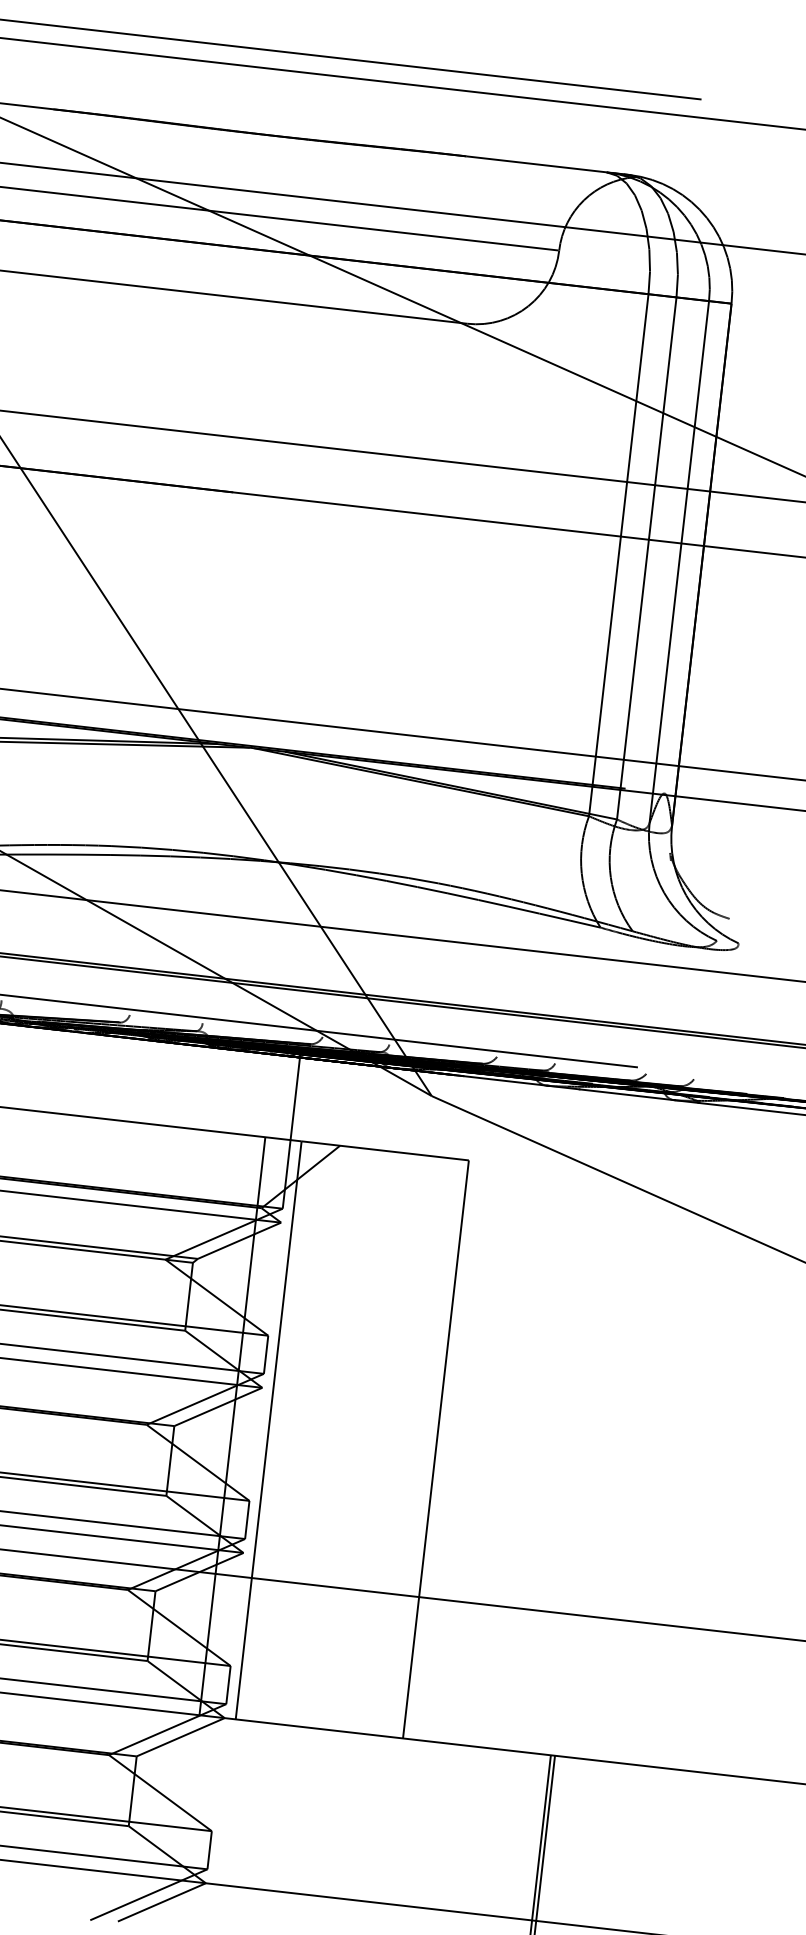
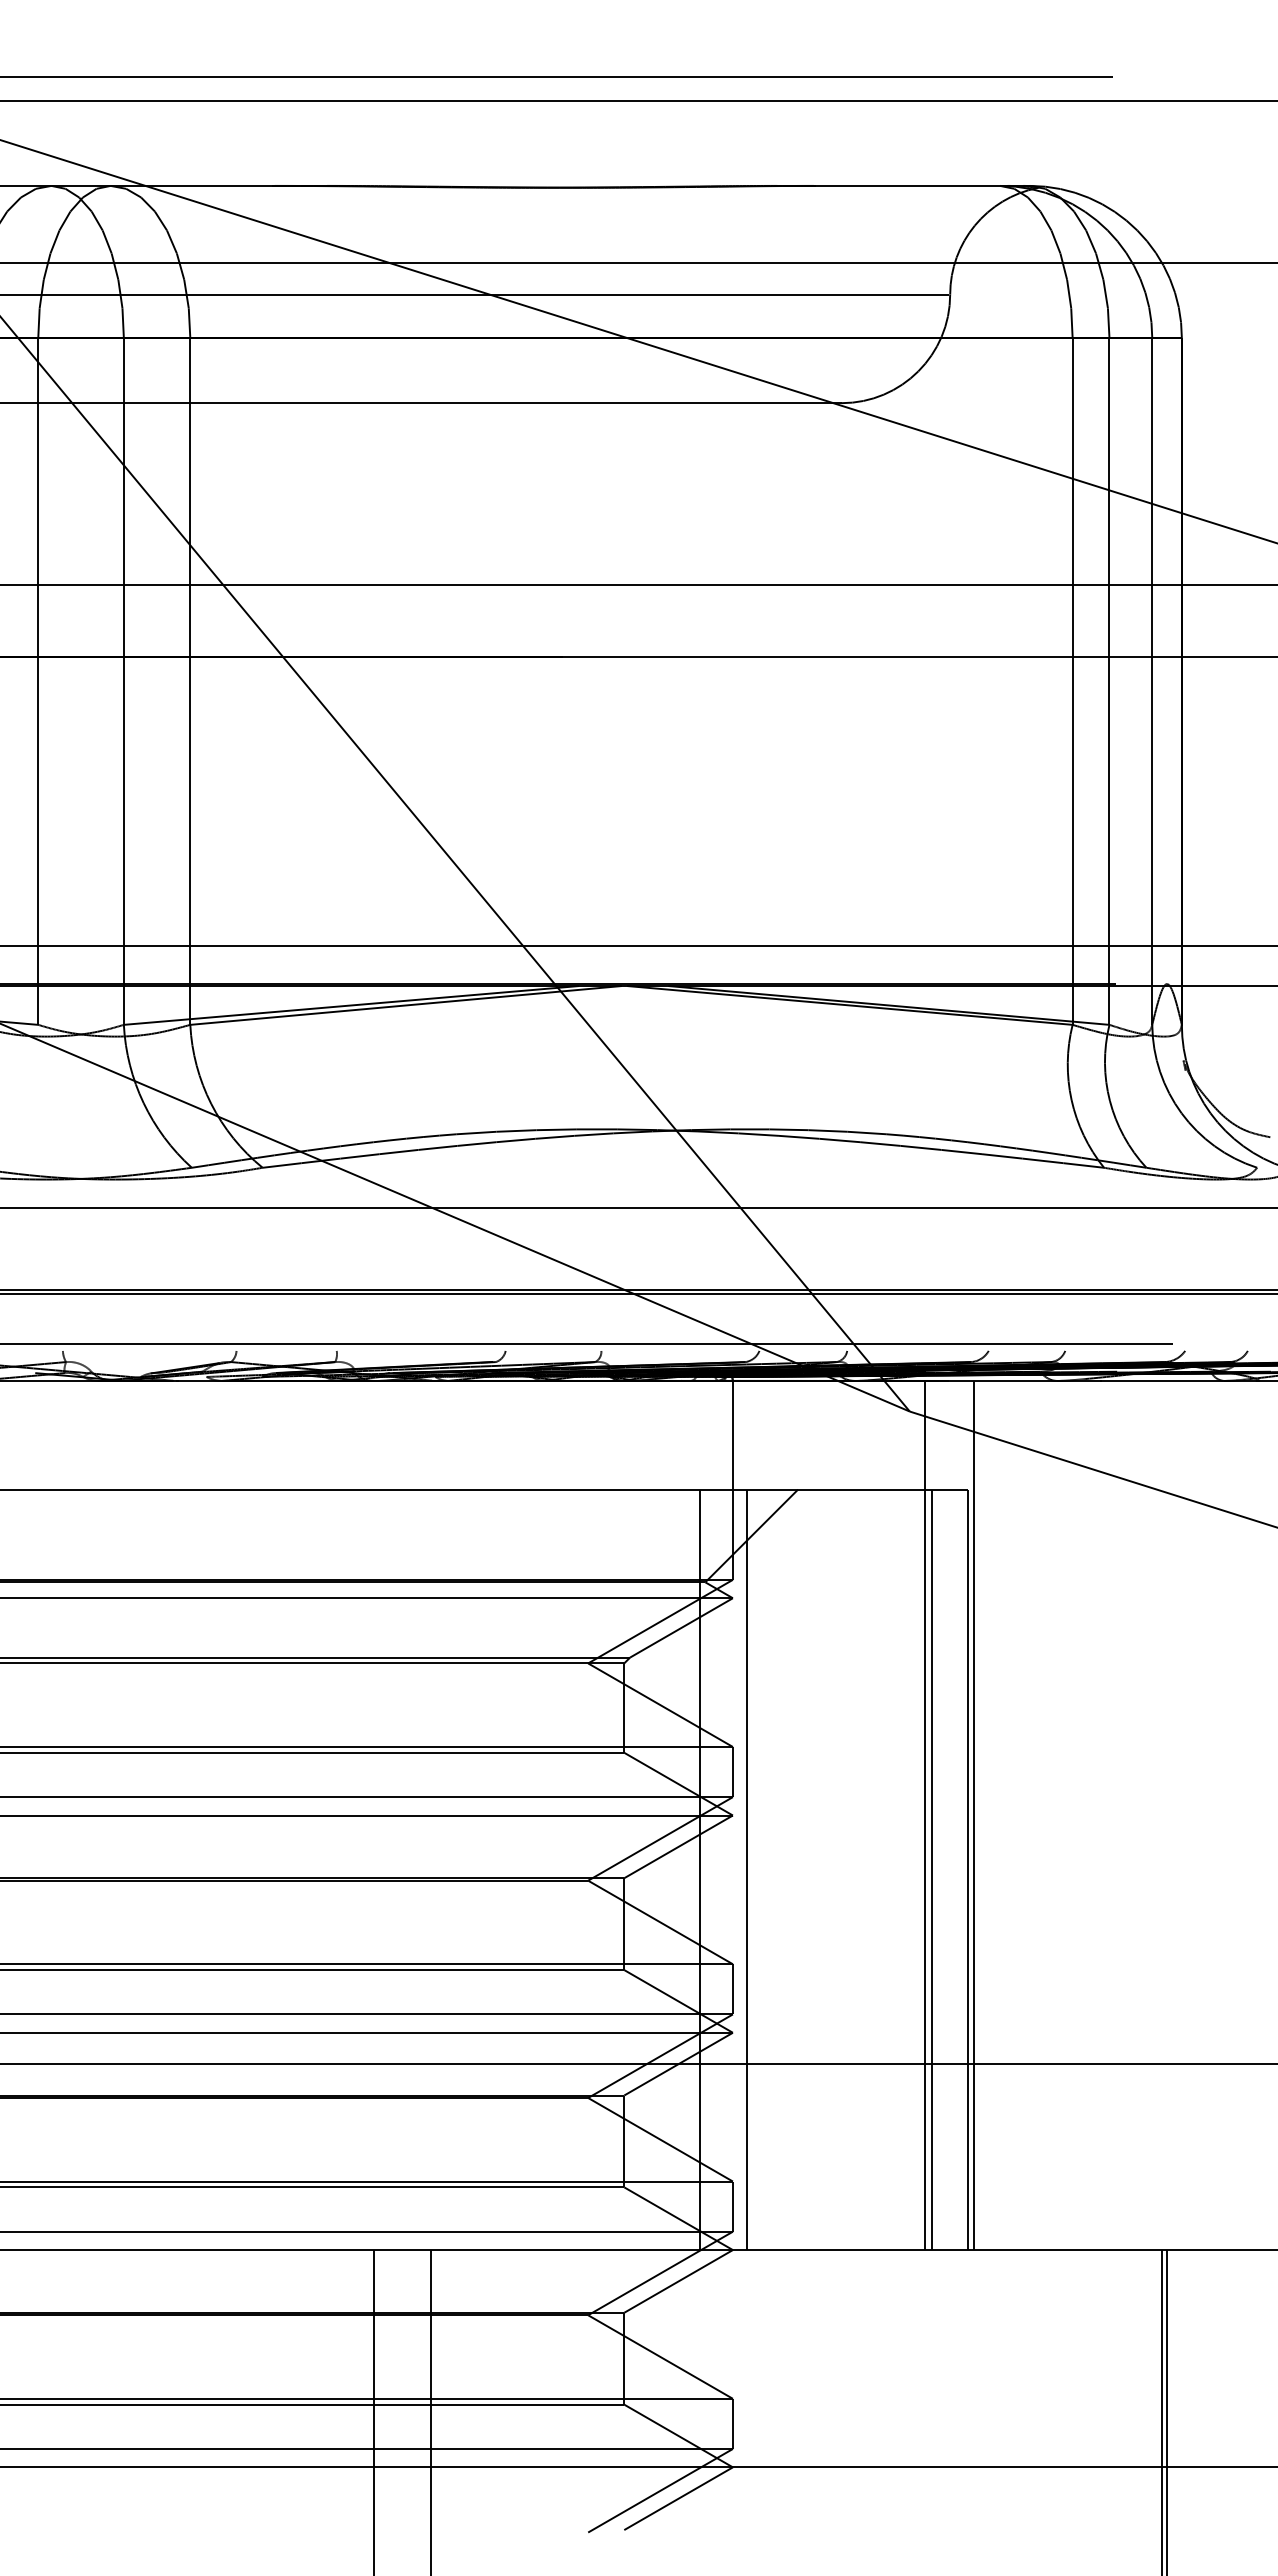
line: (408, 1404) -> (925, 1815), added
line: (445, 1408) -> (973, 1815), added
line: (409, 1446) -> (932, 1869), added

